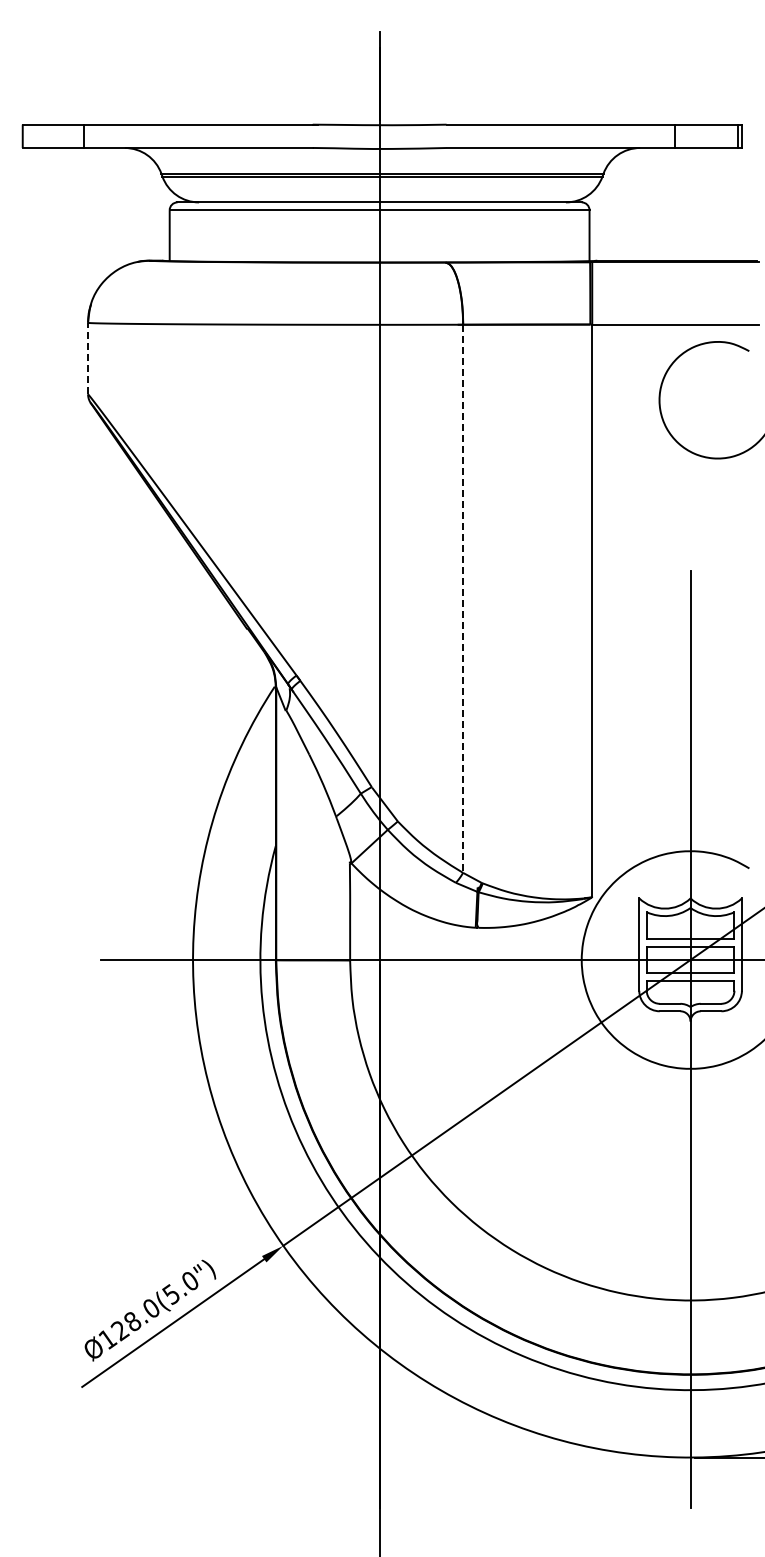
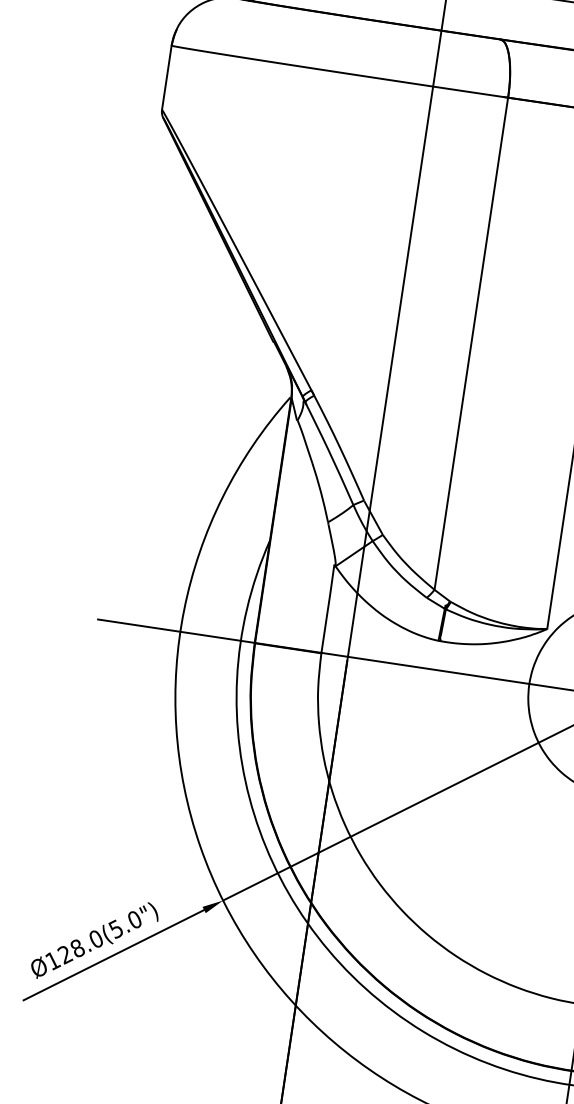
line: (88, 358) -> (167, 77), dashed -> solid
line: (463, 599) -> (471, 344), dashed -> solid

